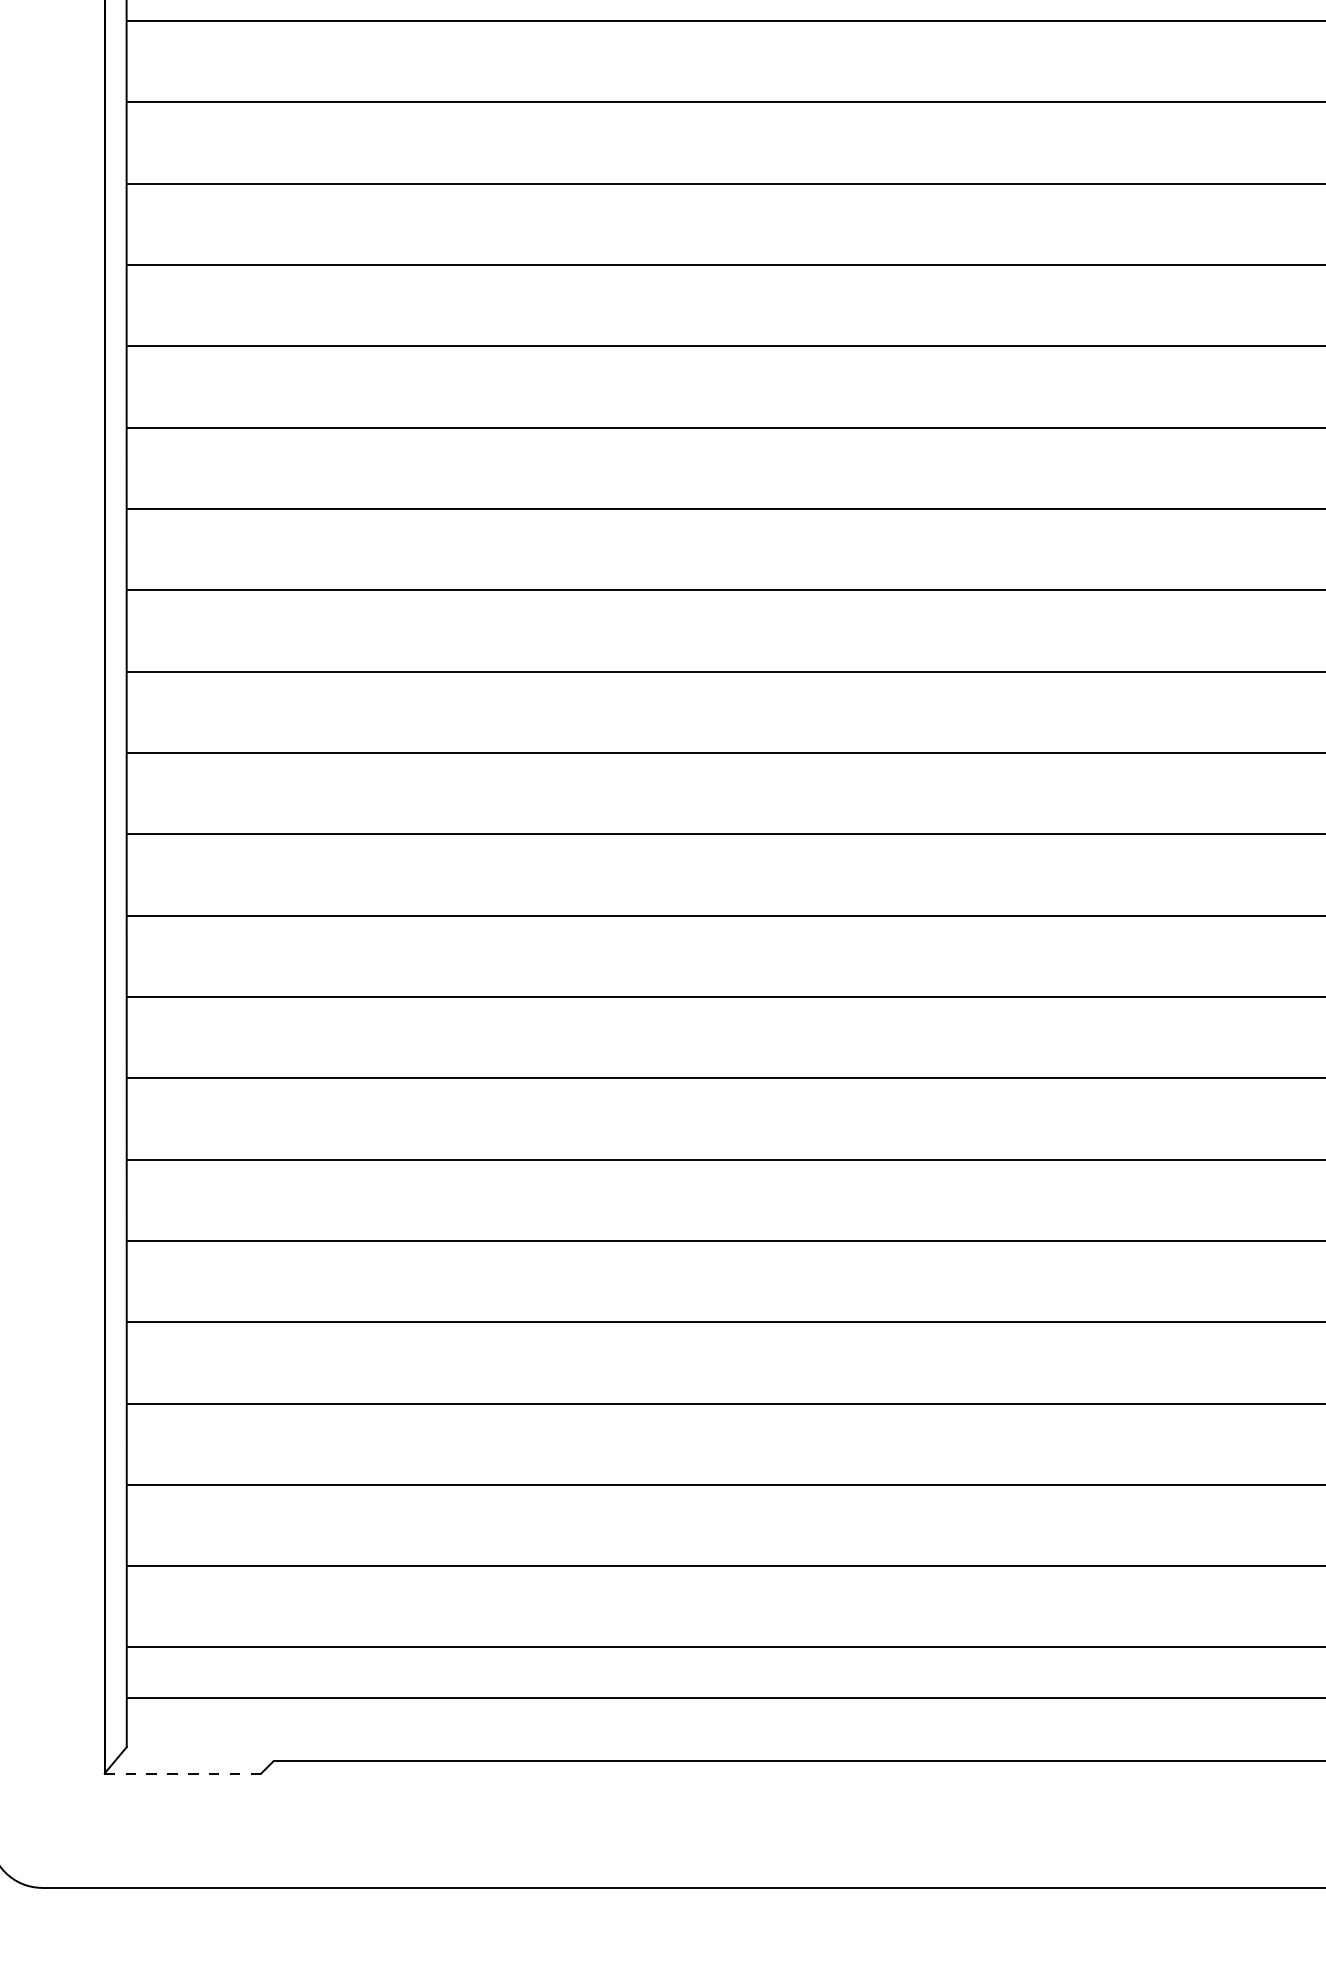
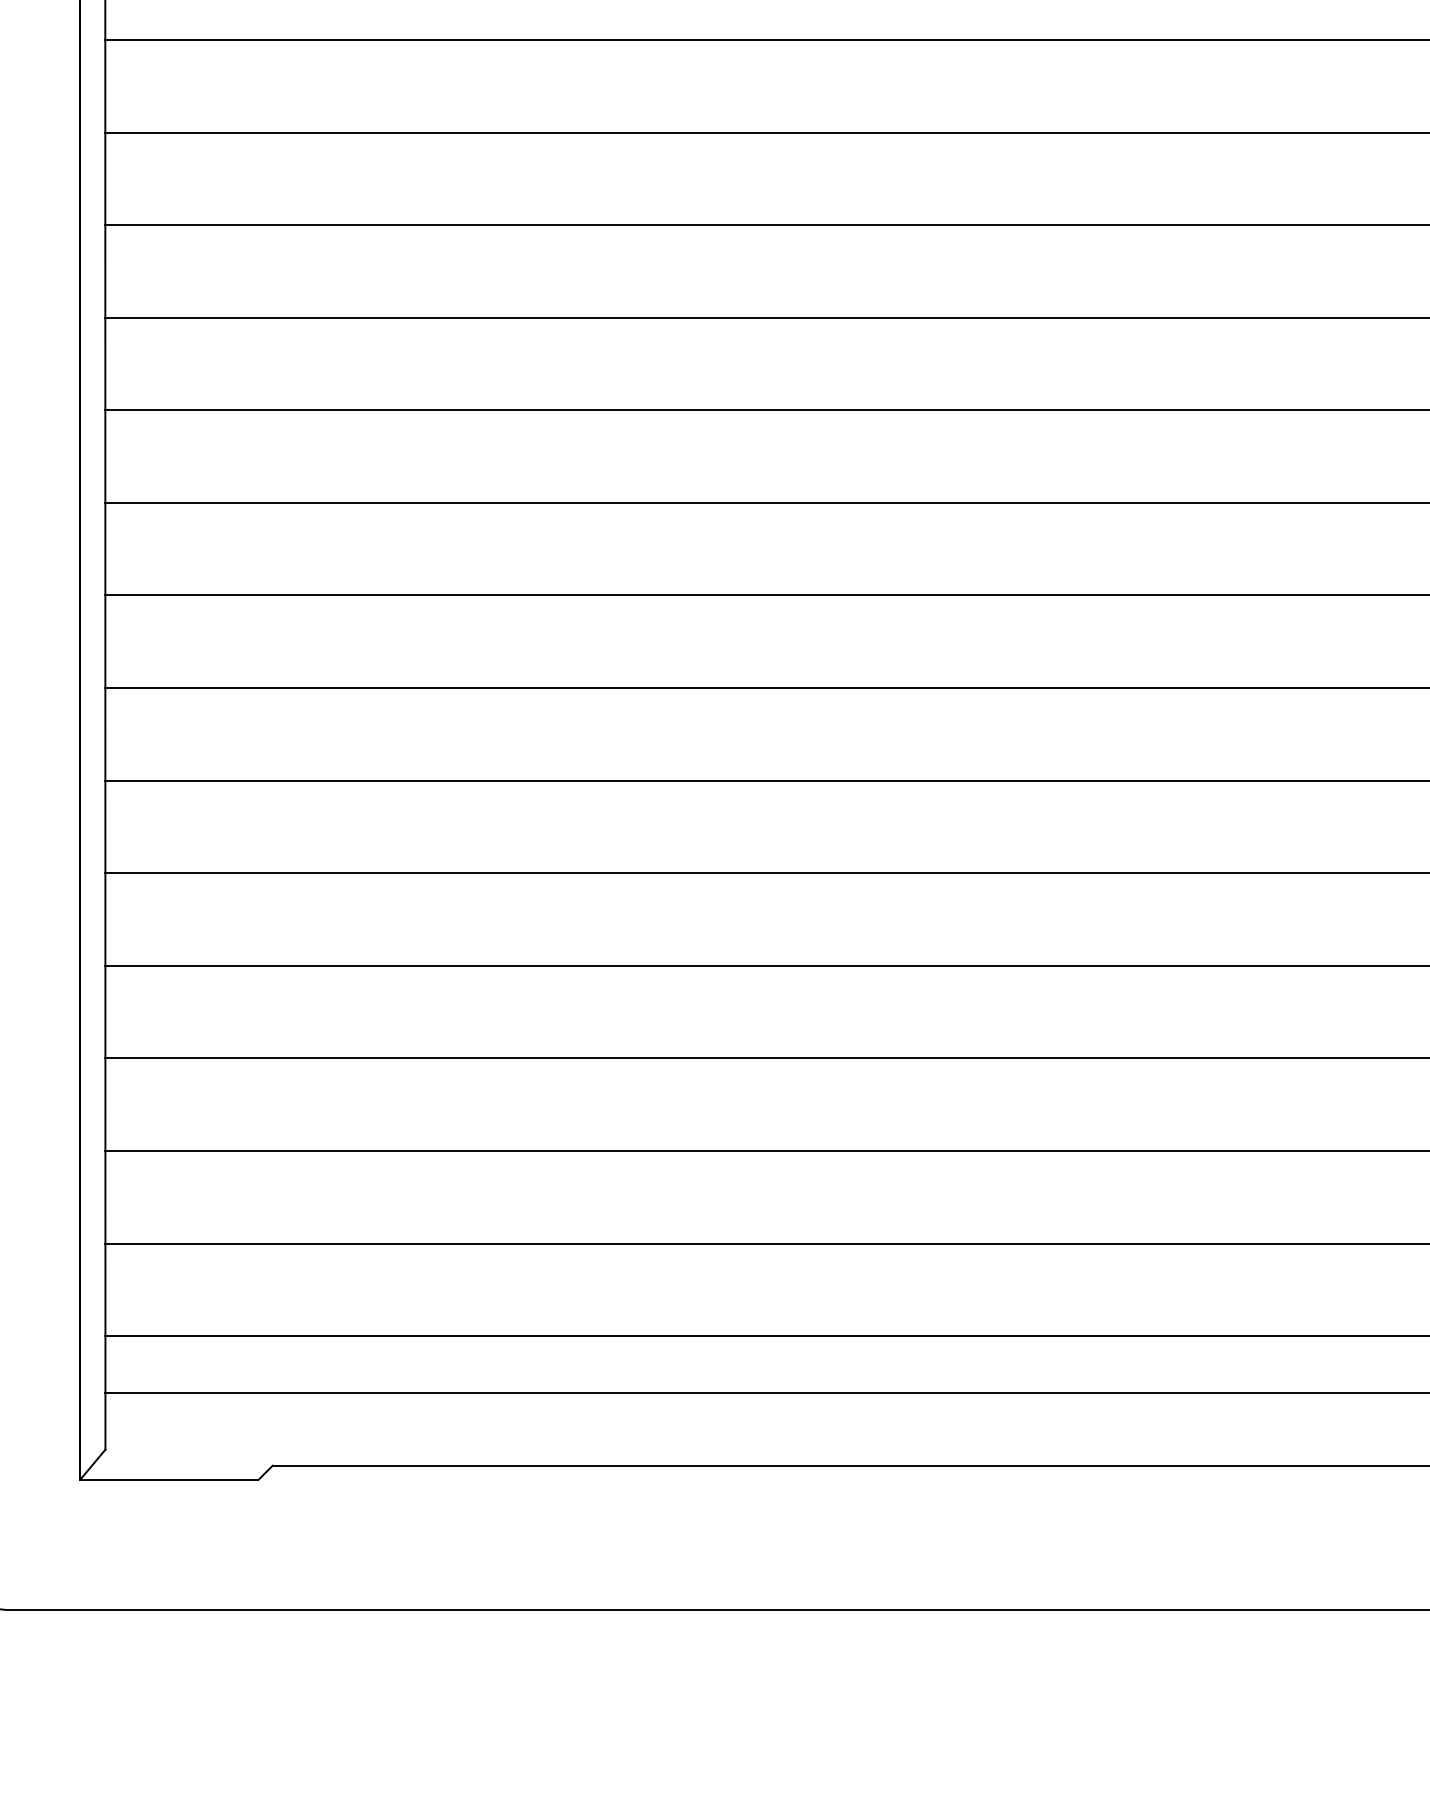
line: (182, 1773) -> (168, 1479), dashed -> solid

